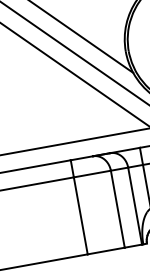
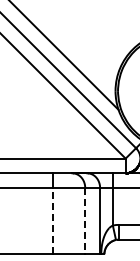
line: (118, 209) -> (85, 221), solid -> dashed
line: (80, 215) -> (53, 220), solid -> dashed

